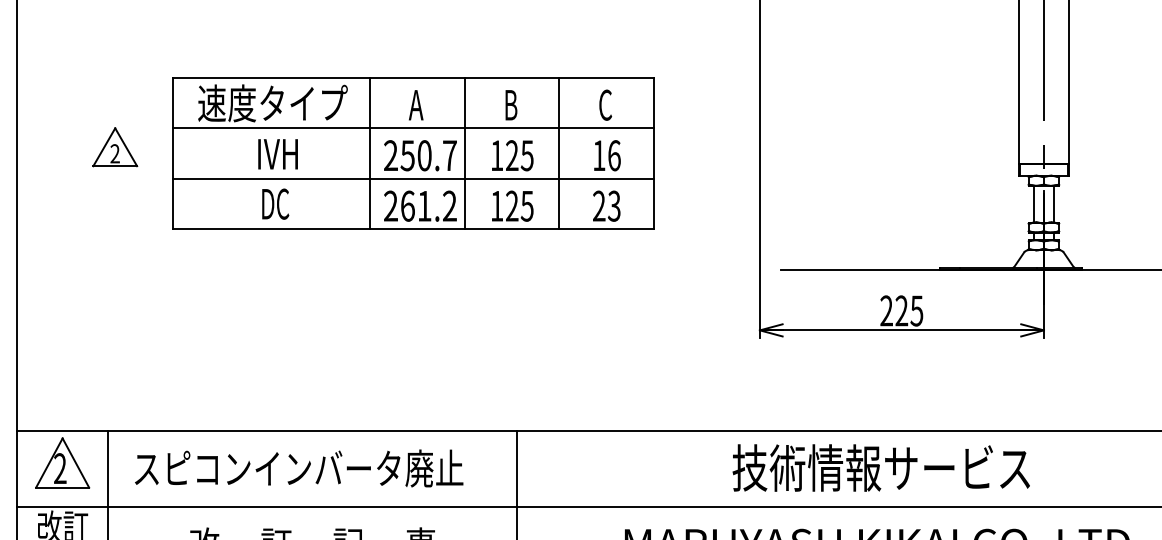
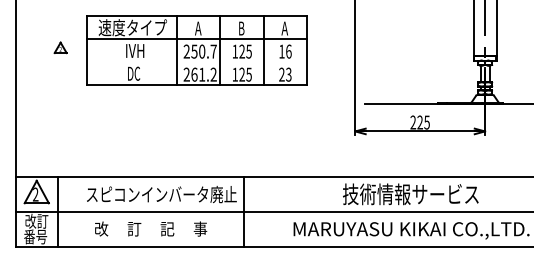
text: (604, 105) -> (284, 28), C -> A
part: (114, 146) -> (60, 47), size x0.6
line: (412, 179) -> (196, 62), removed
text: (298, 468) -> (161, 194), moved

